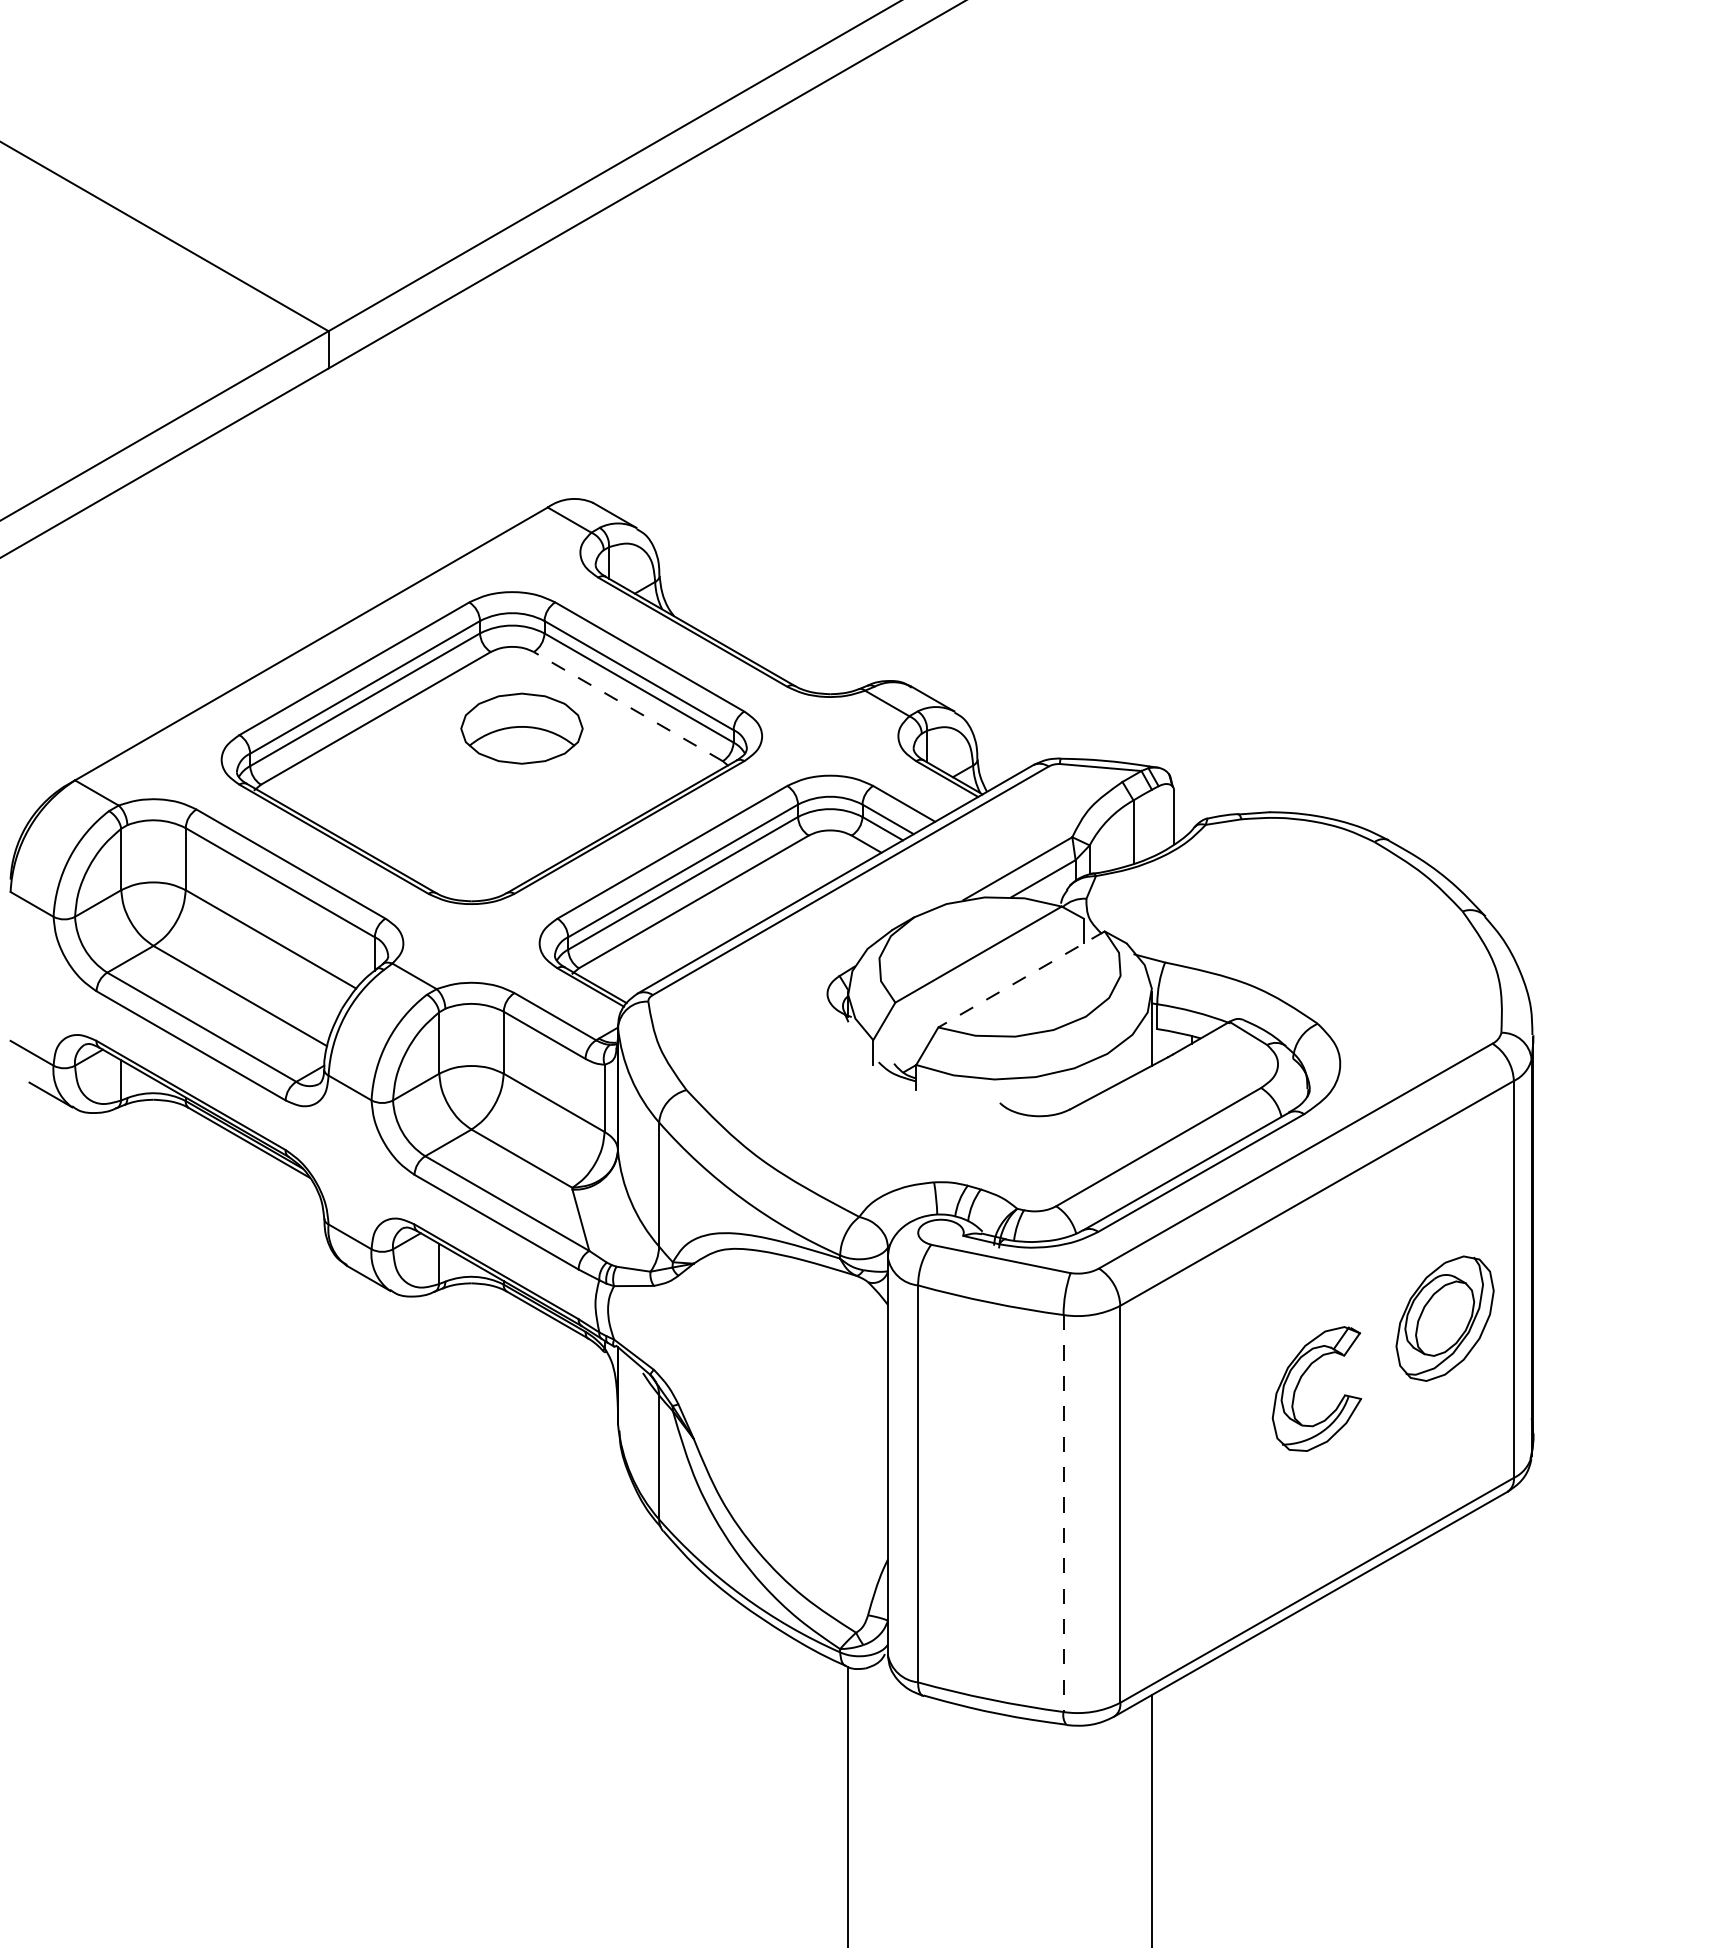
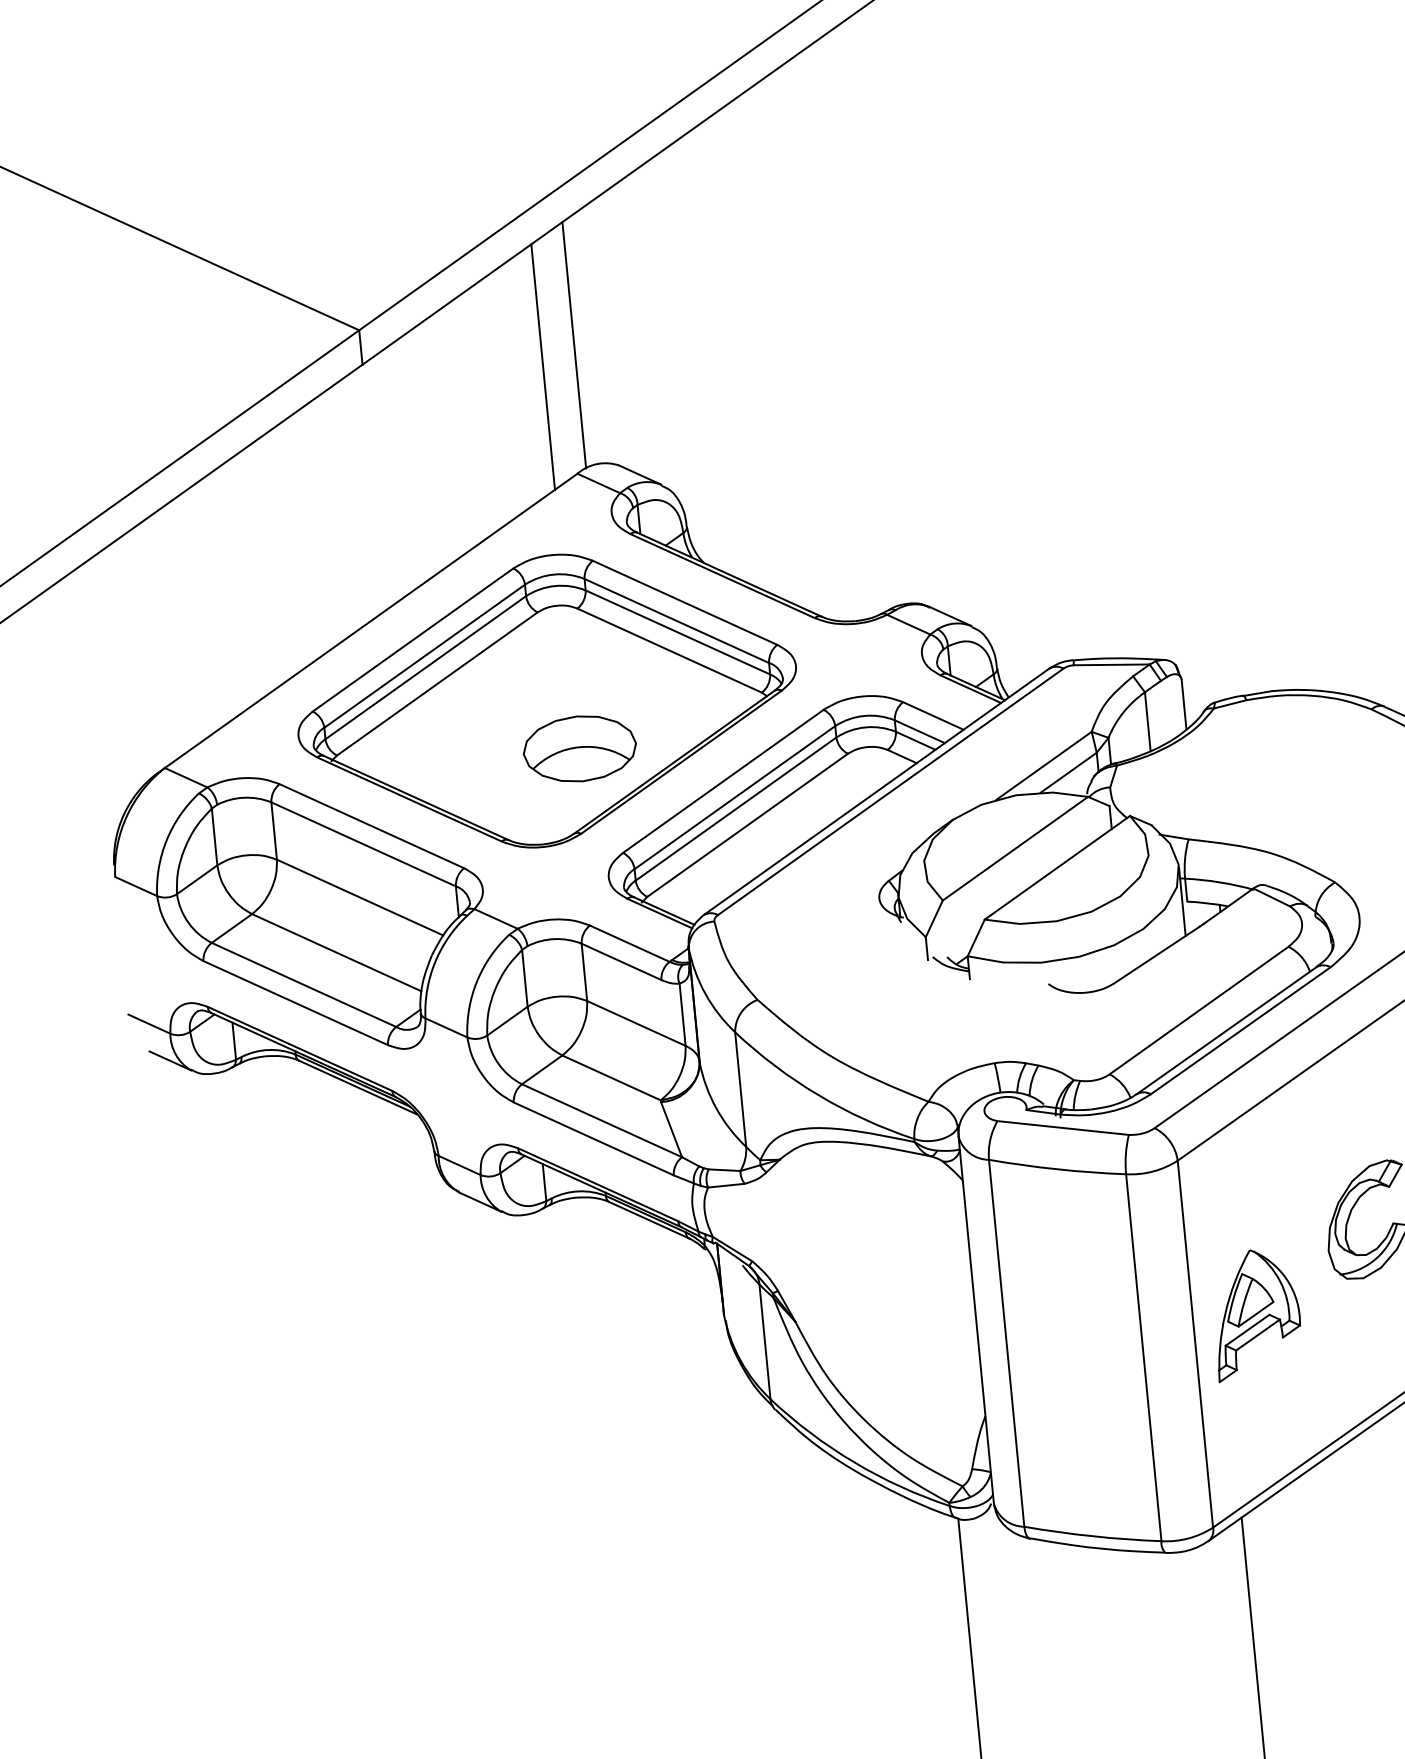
line: (557, 369) -> (574, 345), added
line: (521, 389) -> (542, 367), added
line: (627, 706) -> (668, 650), dashed -> solid
part: (521, 728) -> (579, 748), moved
line: (1021, 979) -> (1057, 867), dashed -> solid
part: (1188, 1478) -> (1256, 1314), added
line: (1063, 1514) -> (1143, 1358), dashed -> solid

